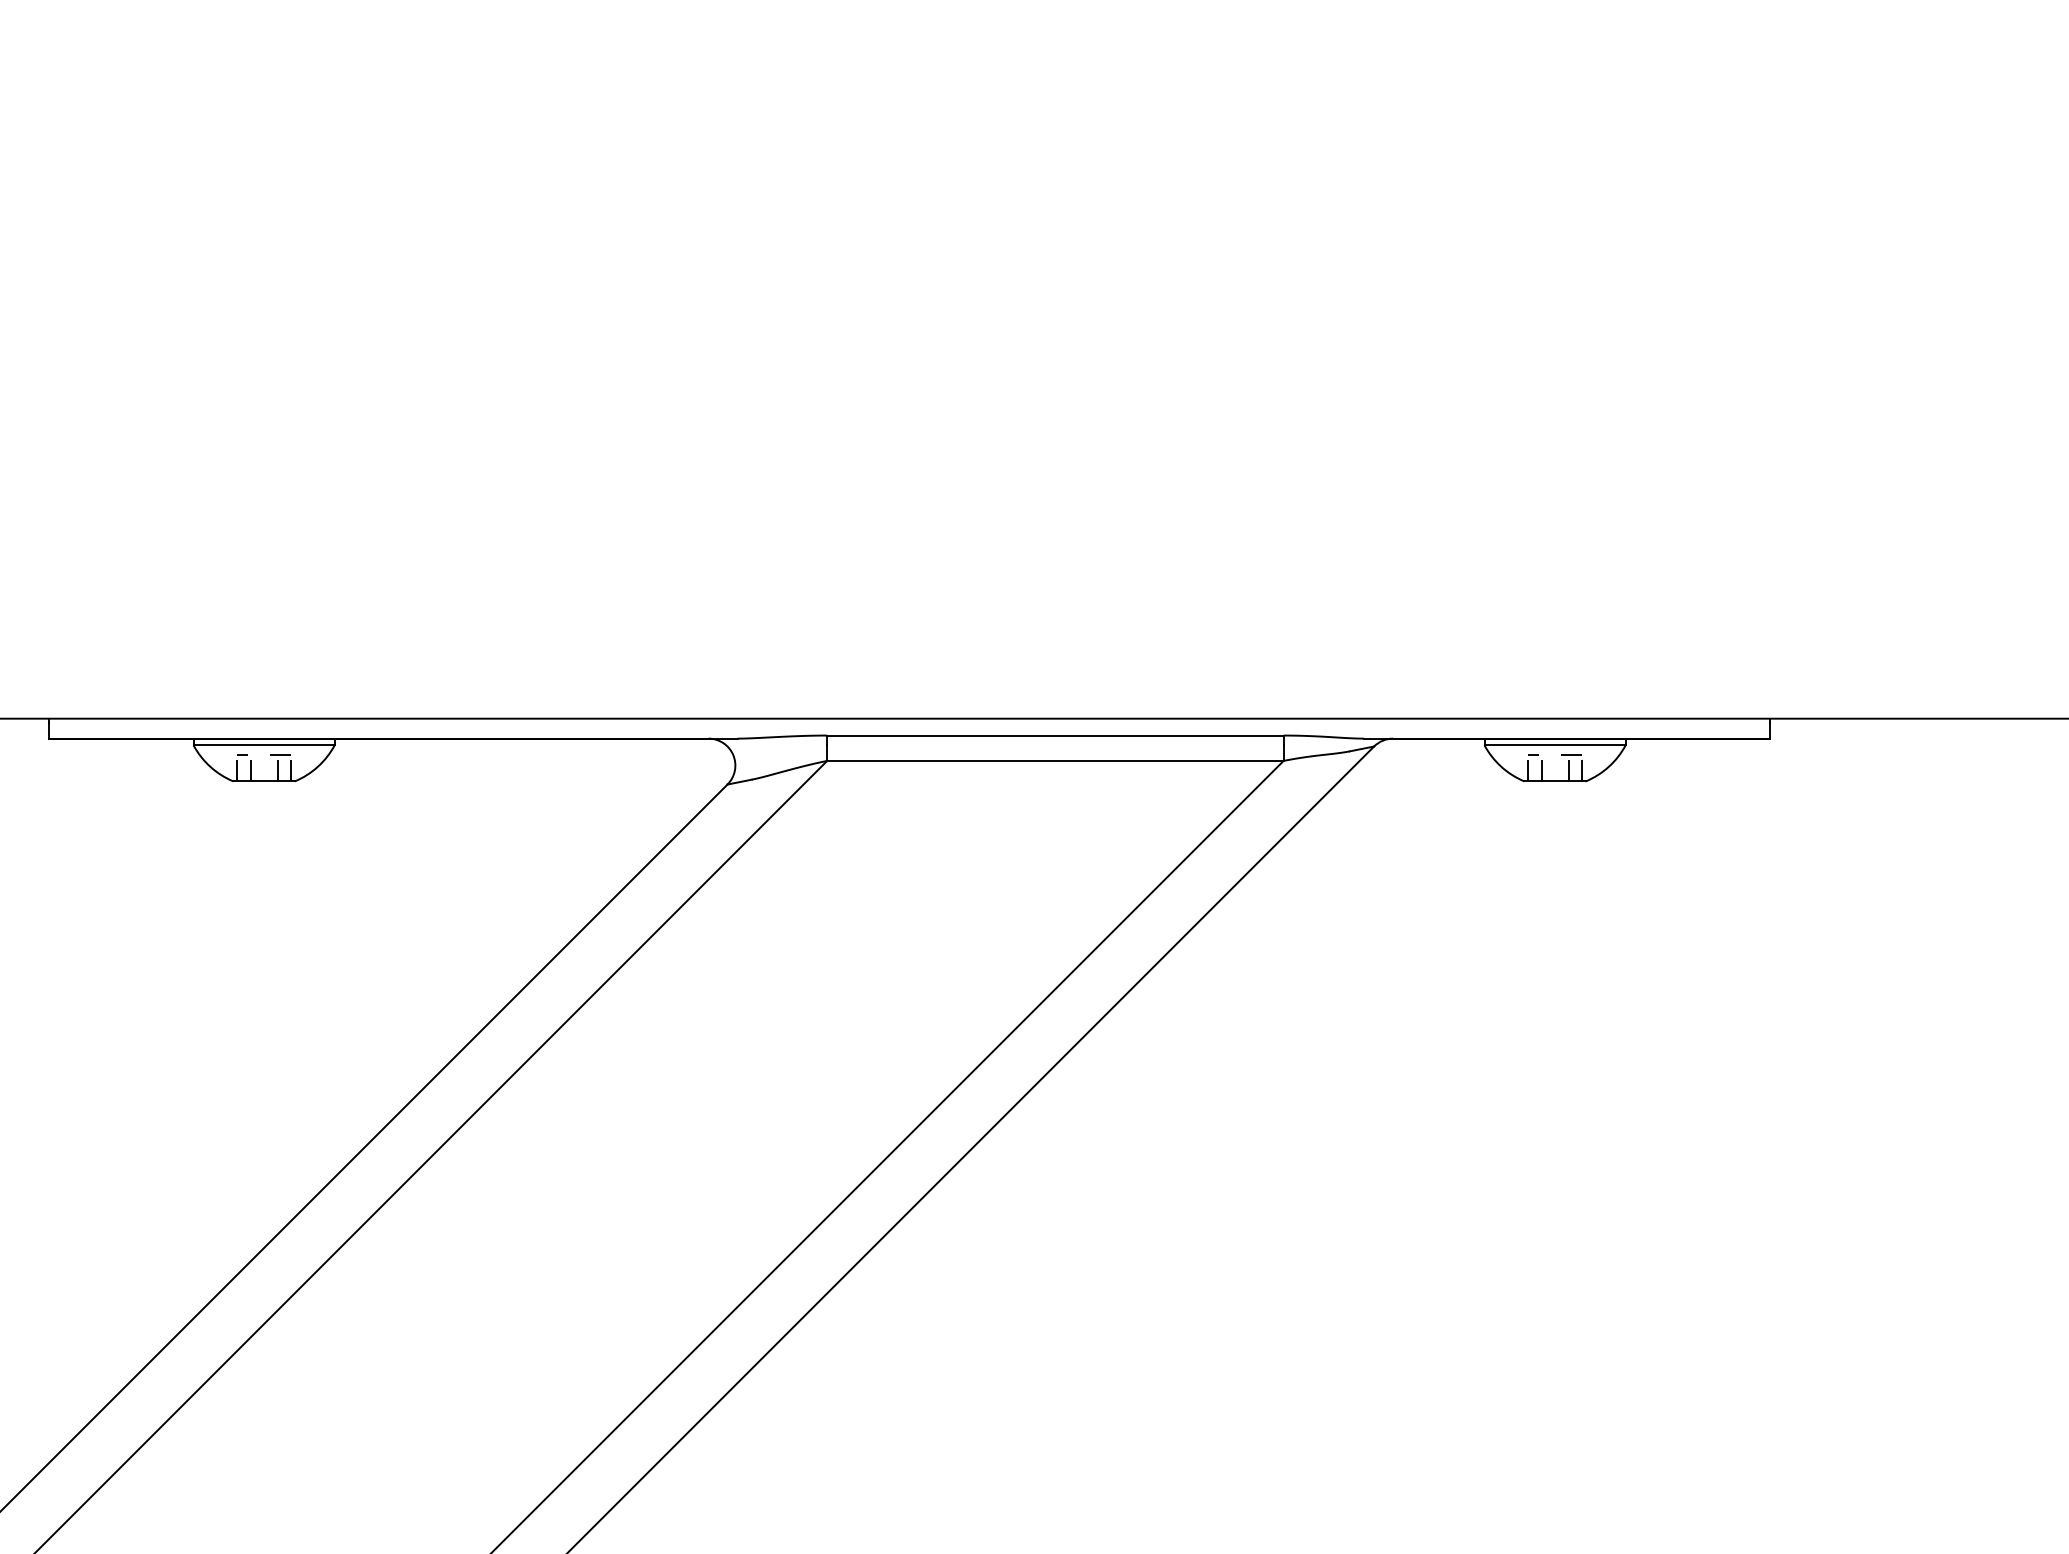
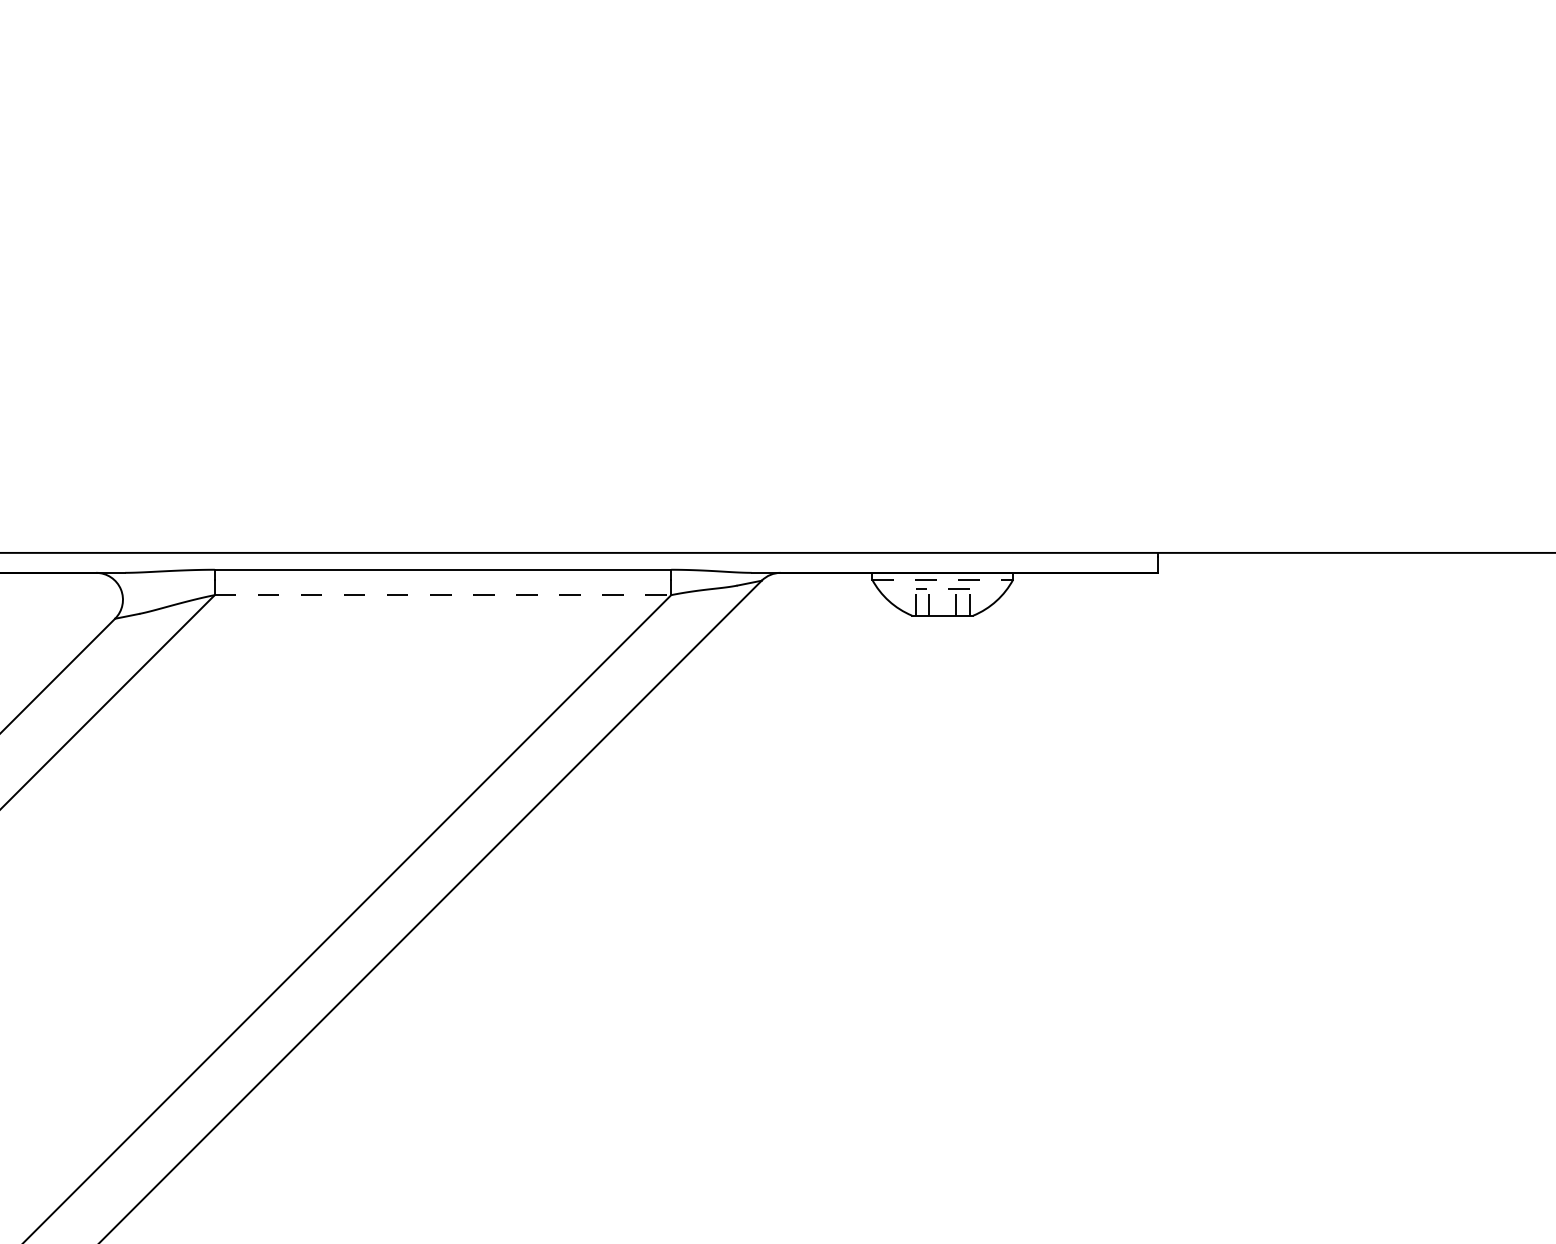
line: (1555, 745) -> (943, 579), solid -> dashed
line: (1055, 760) -> (443, 594), solid -> dashed

